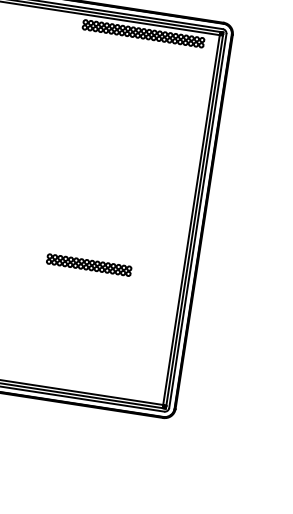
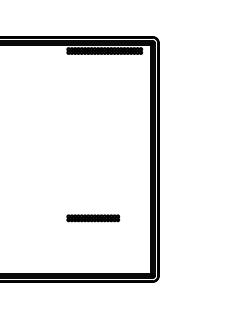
part: (89, 265) -> (93, 218), moved

